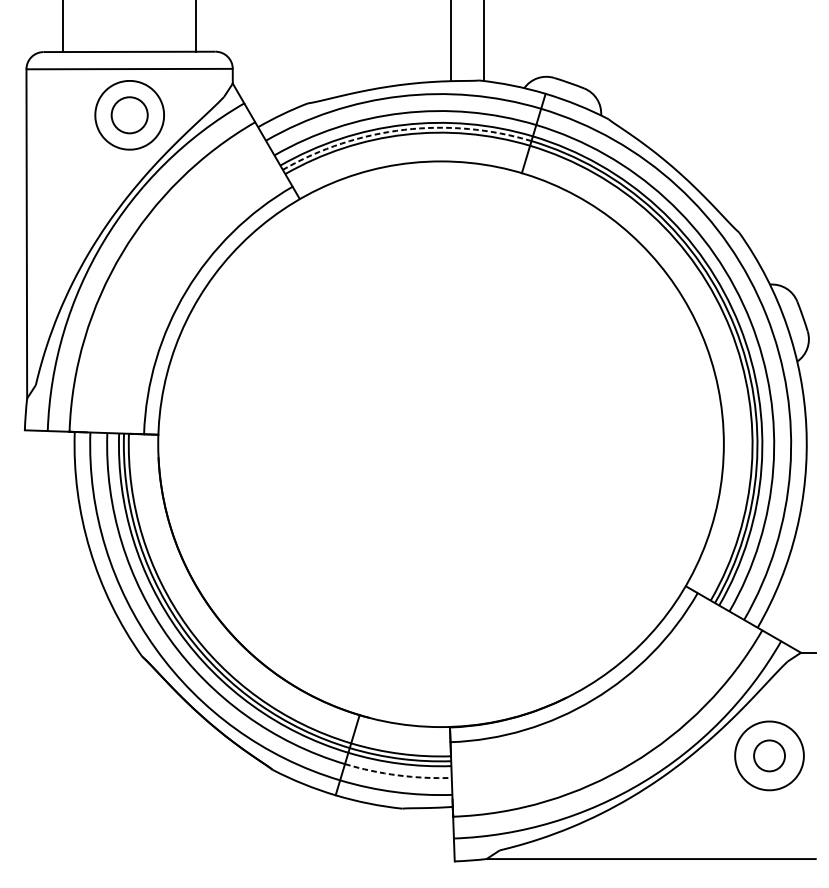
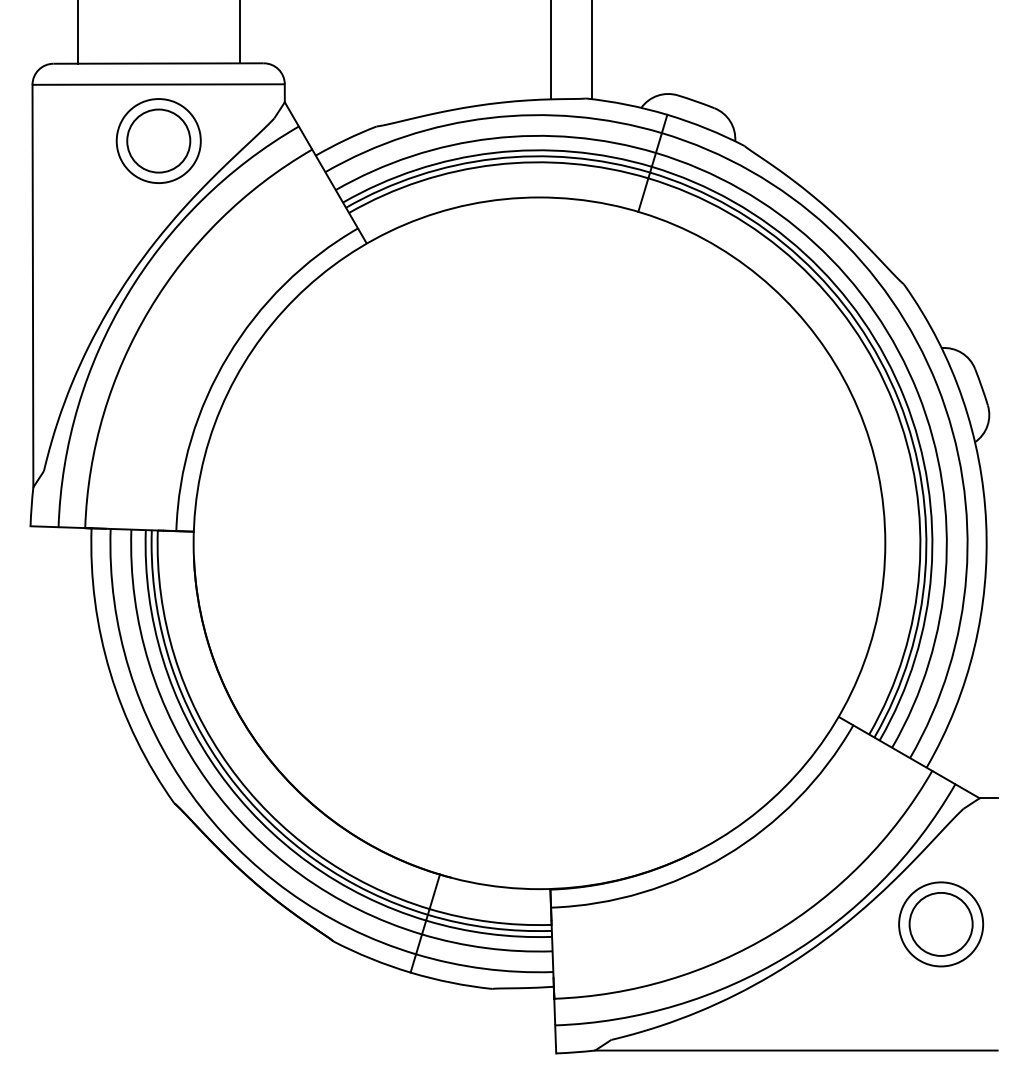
circle: (129, 114) -> (158, 140), size x1.43
arc: (404, 129) -> (494, 158), dashed -> solid
circle: (769, 755) -> (940, 923), size x1.67
arc: (397, 775) -> (486, 948), dashed -> solid

